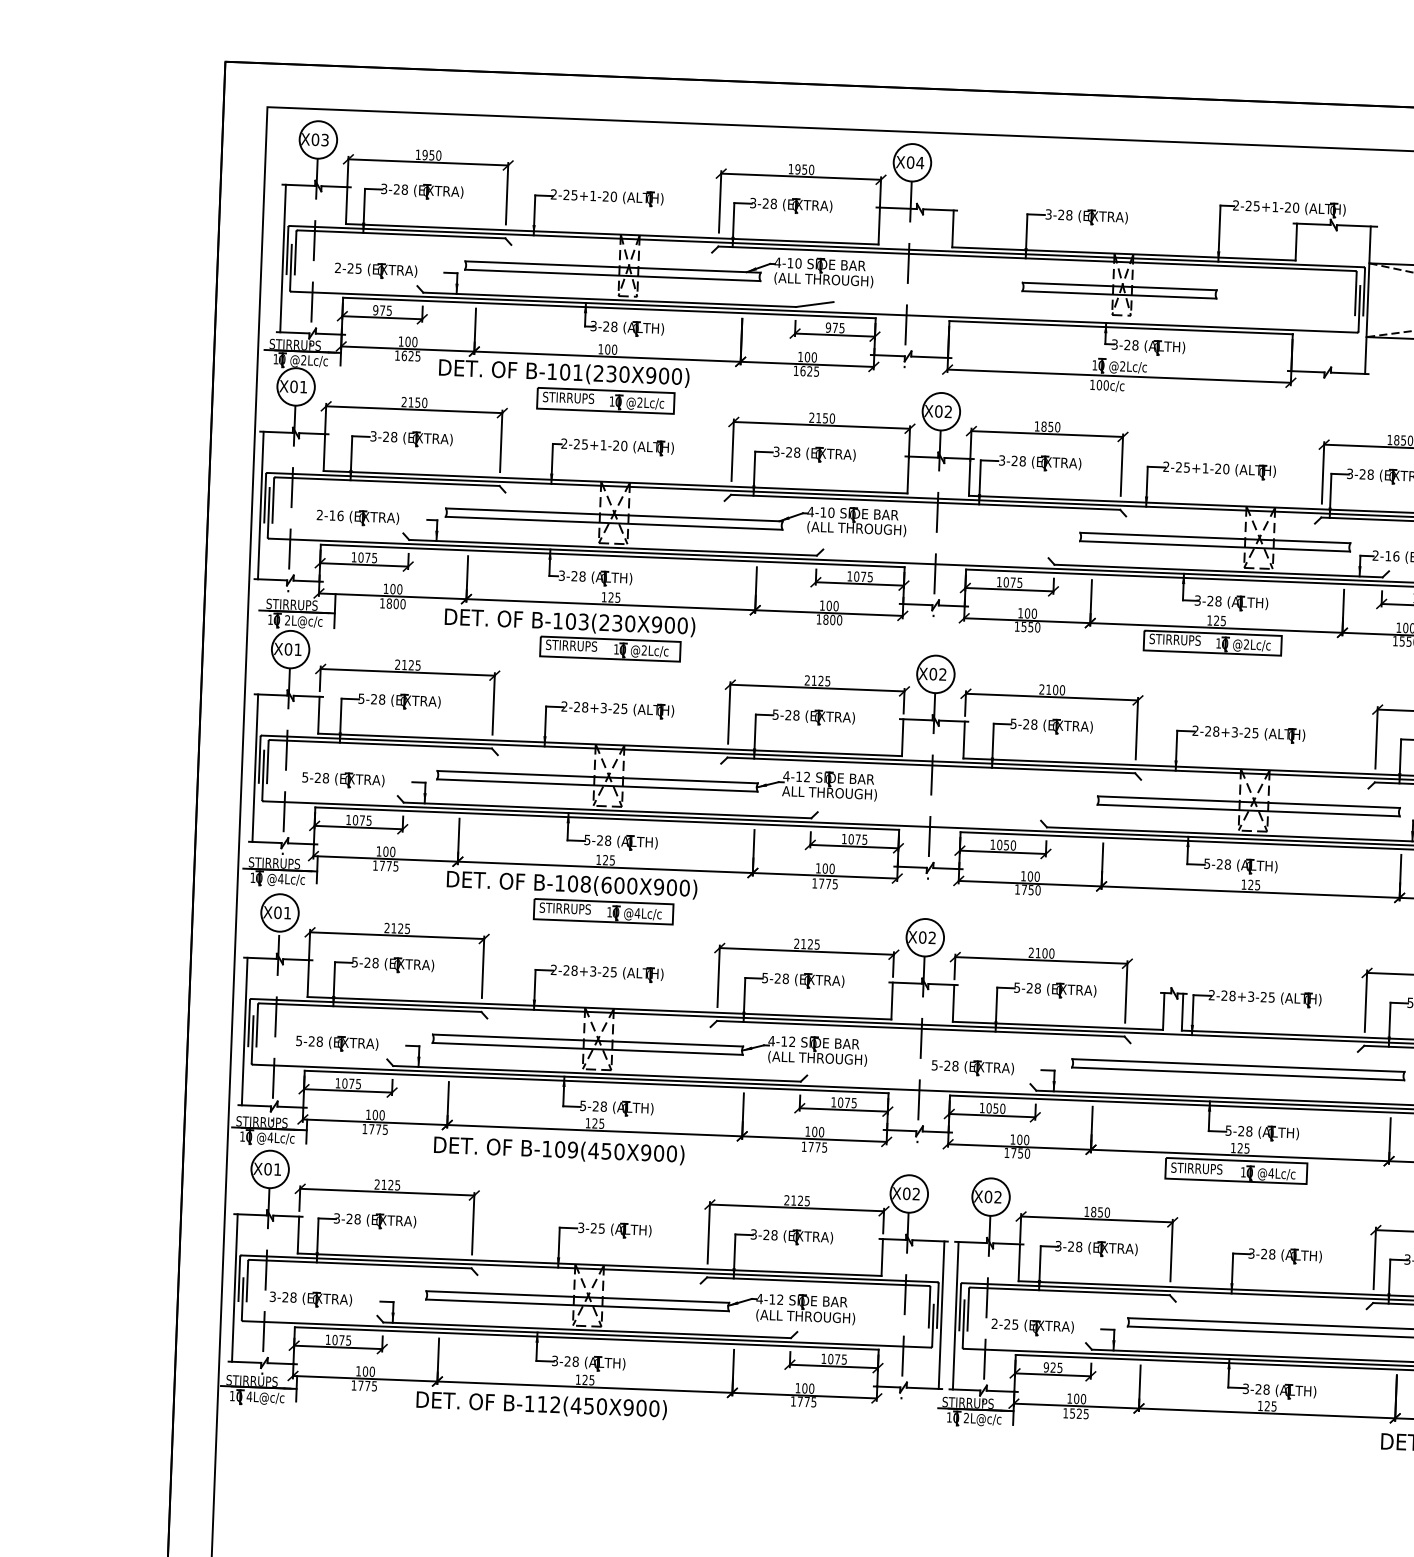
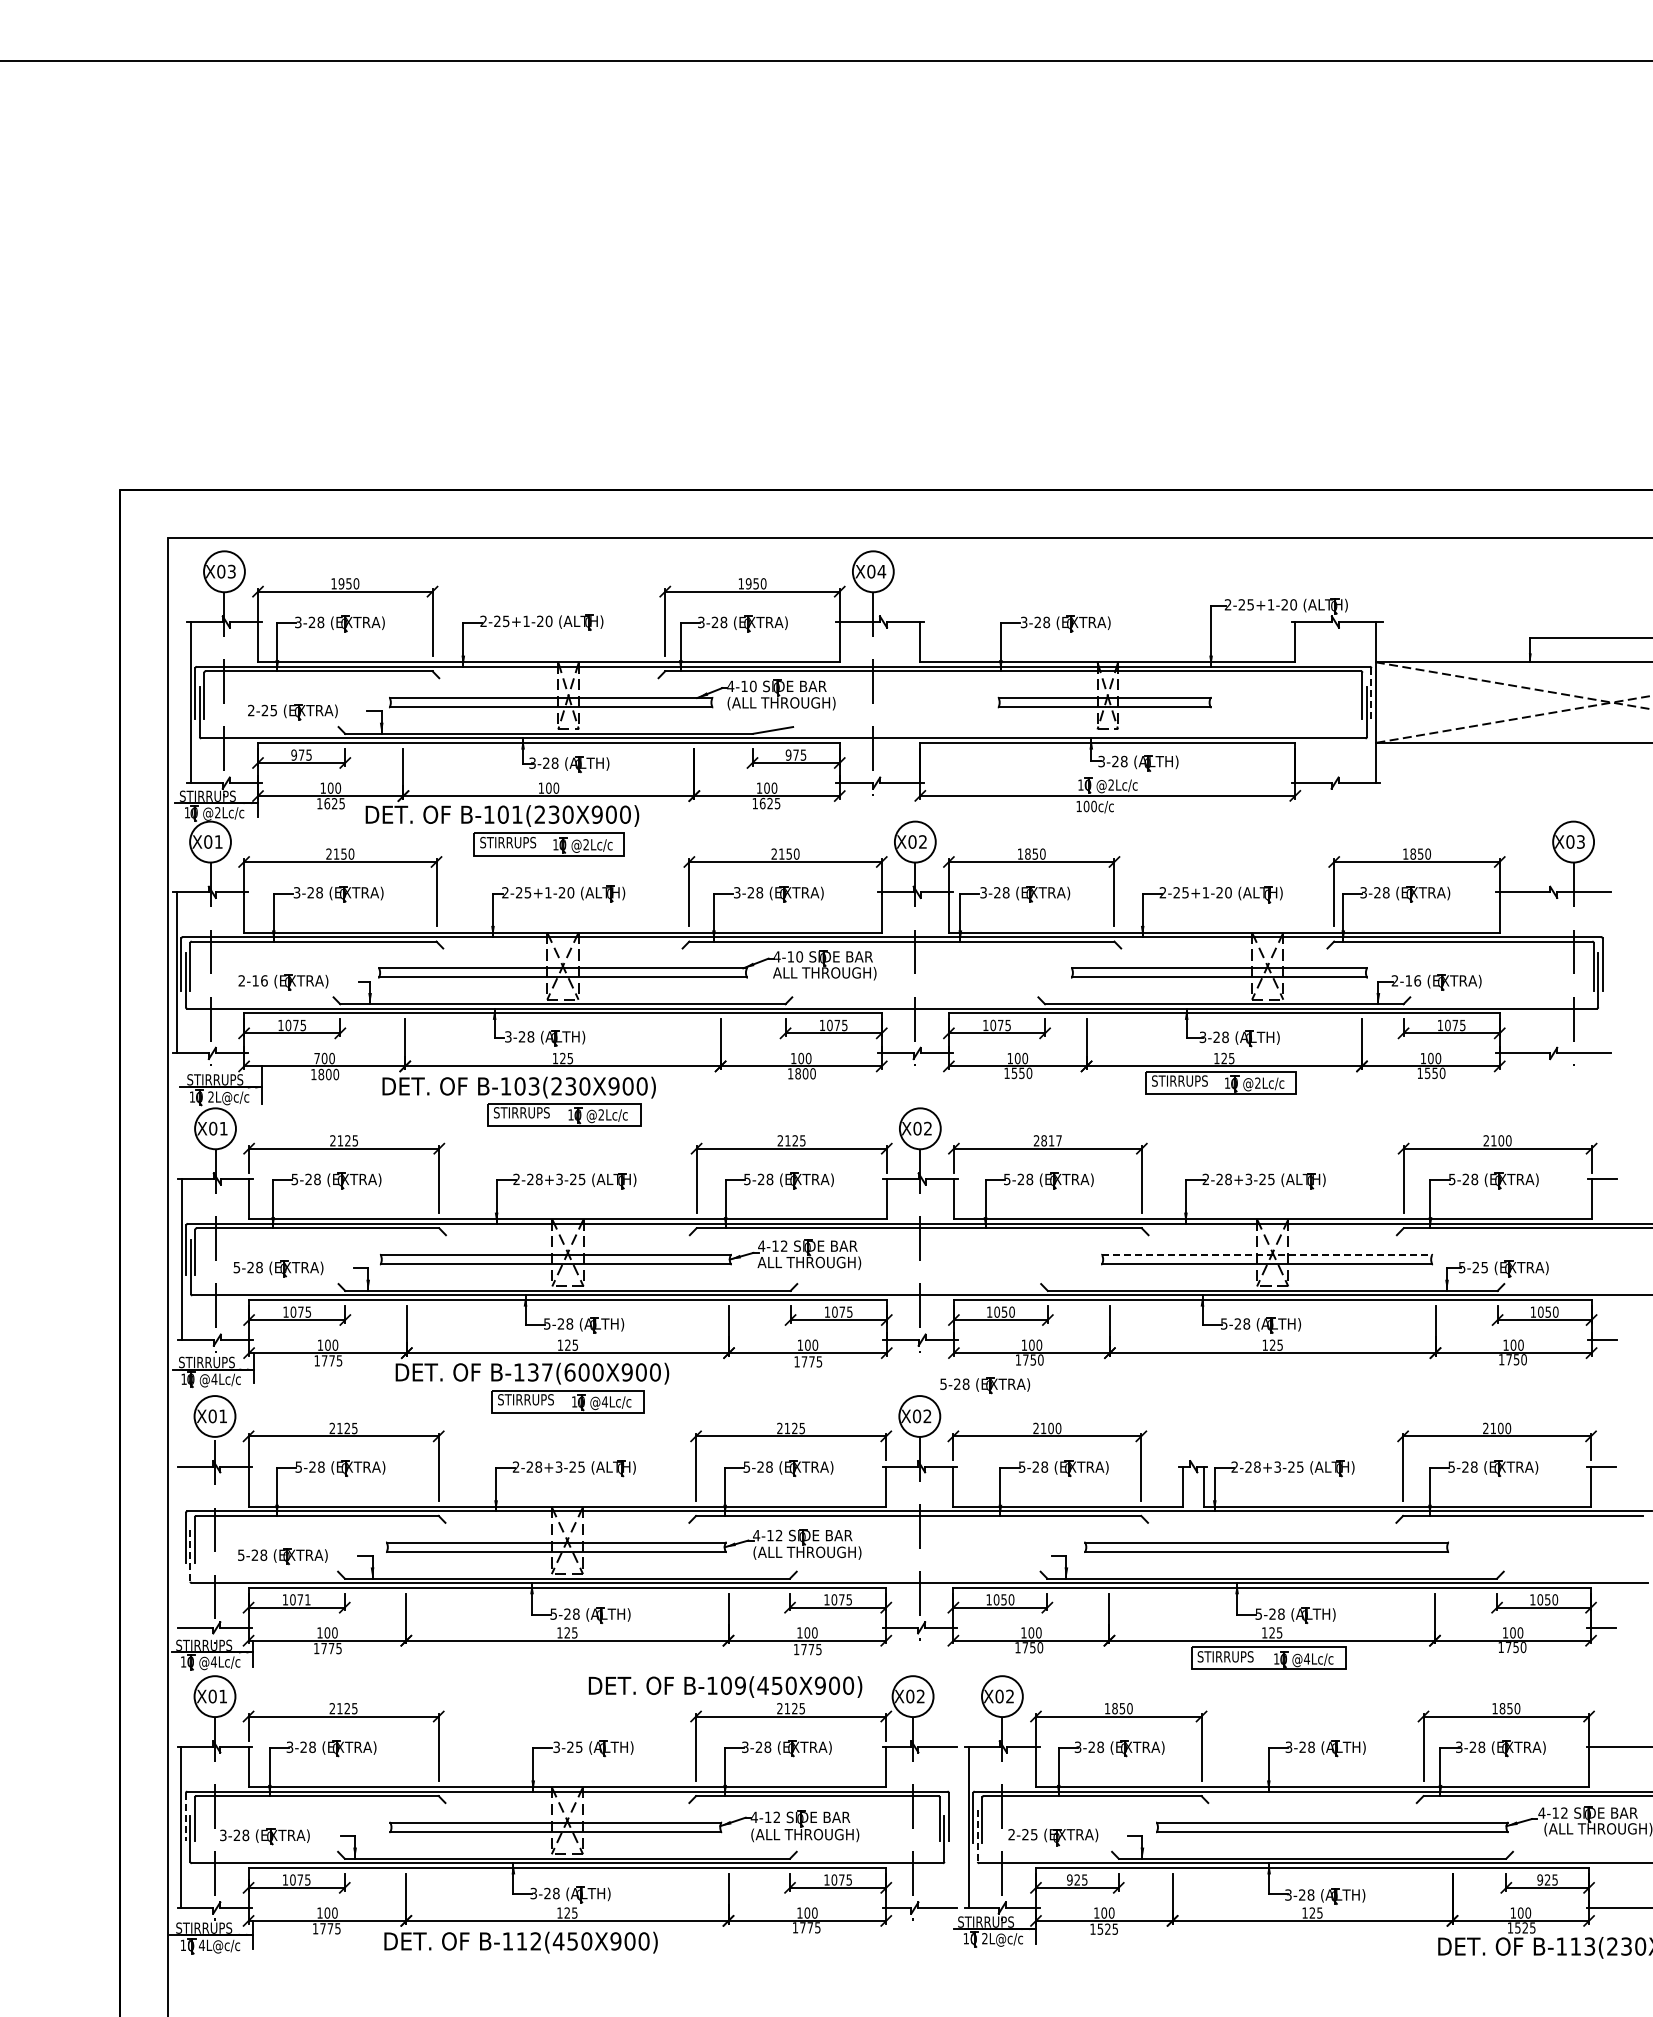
line: (1364, 291) -> (1371, 693), solid -> dashed
text: (856, 528) -> (827, 973), (ALL THROUGH) -> ALL THROUGH)
text: (385, 588) -> (316, 1058), 100 -> 700
text: (1055, 689) -> (1051, 1140), 2100 -> 2817
line: (1249, 802) -> (1267, 1255), solid -> dashed
text: (578, 884) -> (539, 1372), B-108(600X900) -> B-137(600X900)
line: (244, 1030) -> (181, 1546), removed
line: (252, 1039) -> (190, 1555), solid -> dashed
part: (973, 1067) -> (985, 1385), moved
text: (358, 1083) -> (307, 1599), 1075 -> 1071
text: (559, 1150) -> (725, 1686), moved
line: (238, 1279) -> (185, 1817), solid -> dashed
line: (941, 1314) -> (953, 1826), removed
line: (963, 1324) -> (977, 1836), solid -> dashed

